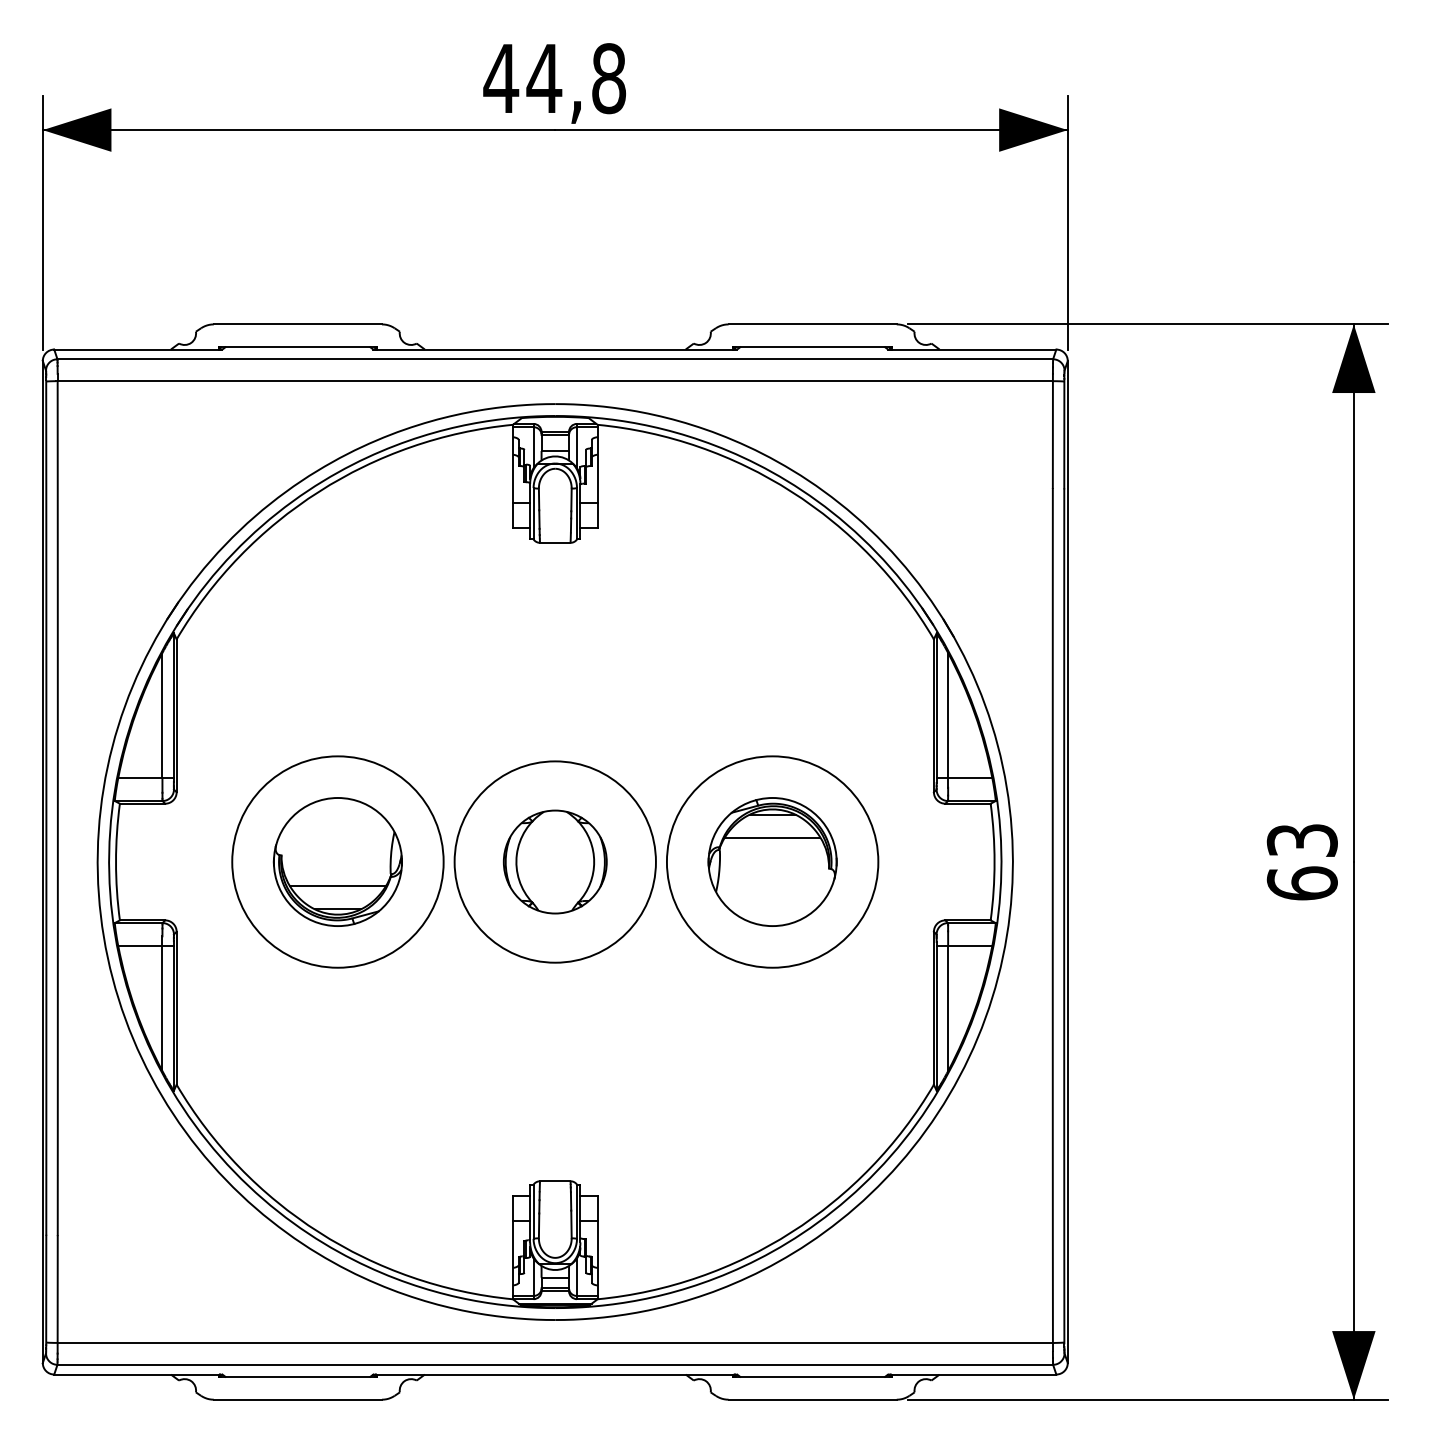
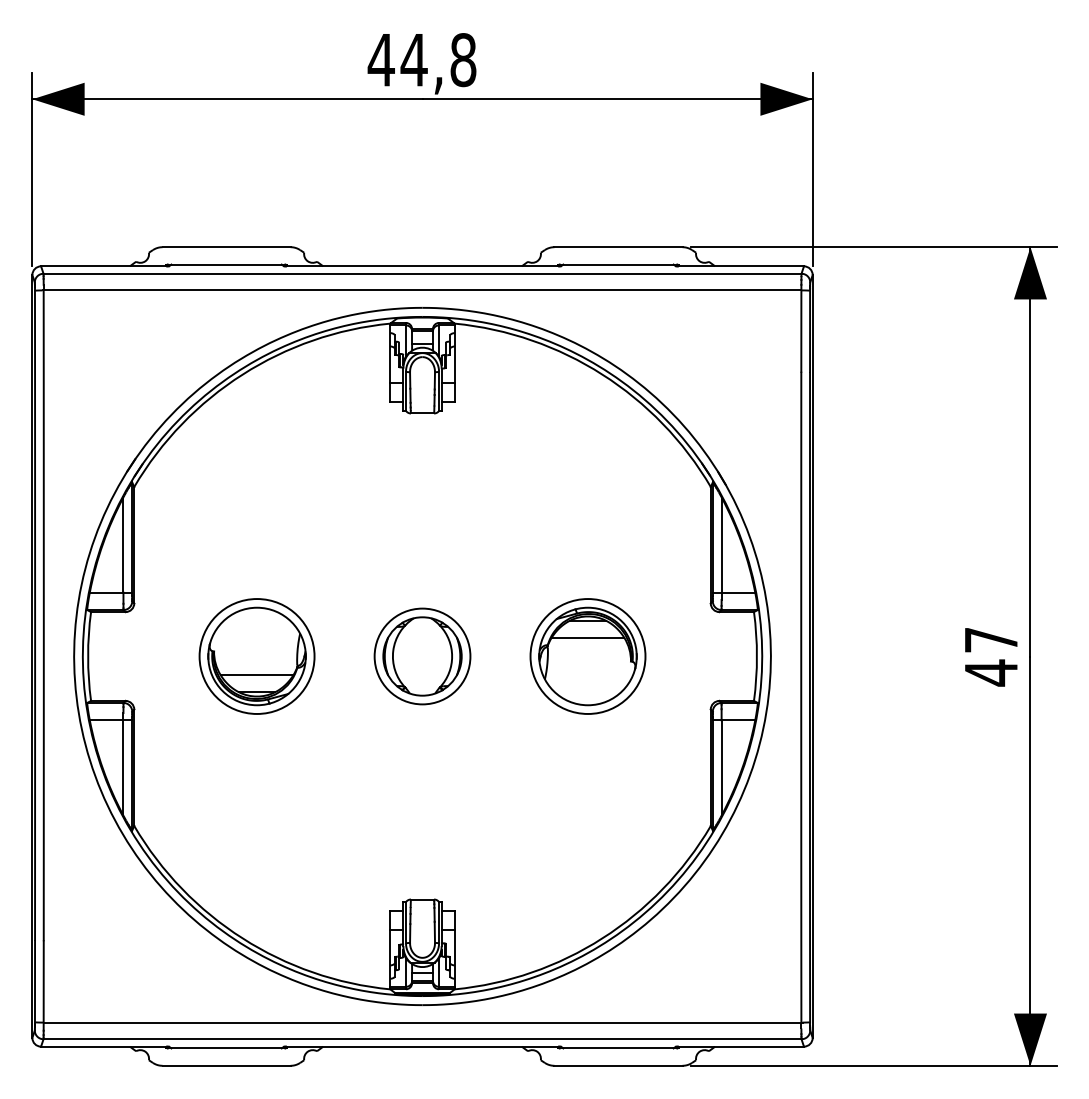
circle: (337, 861) -> (256, 656), size x0.71
circle: (555, 861) -> (422, 656), size x0.62
circle: (772, 861) -> (587, 656), size x0.71
text: (1301, 862) -> (990, 656), 63 -> 47

